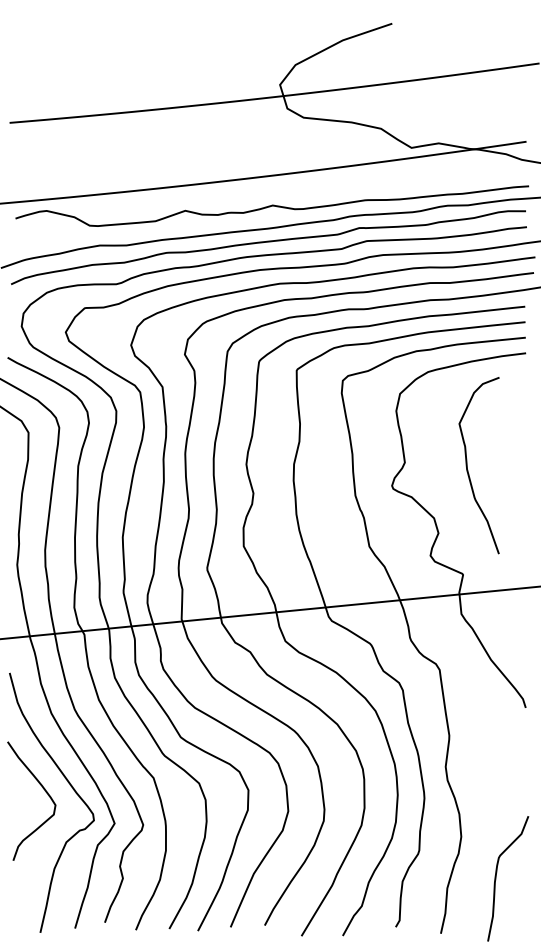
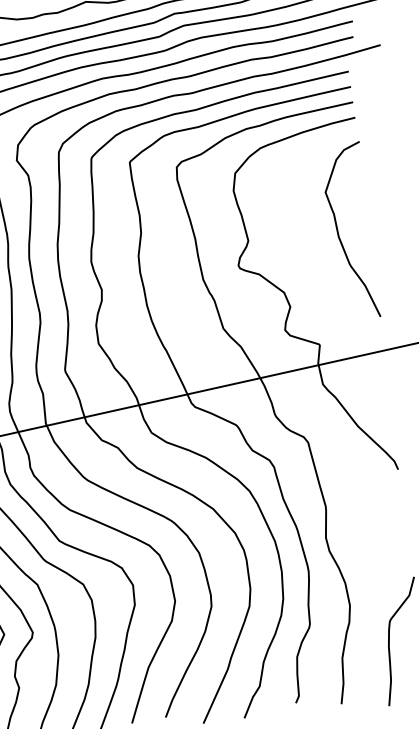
curve: (467, 465) -> (338, 232), moved

